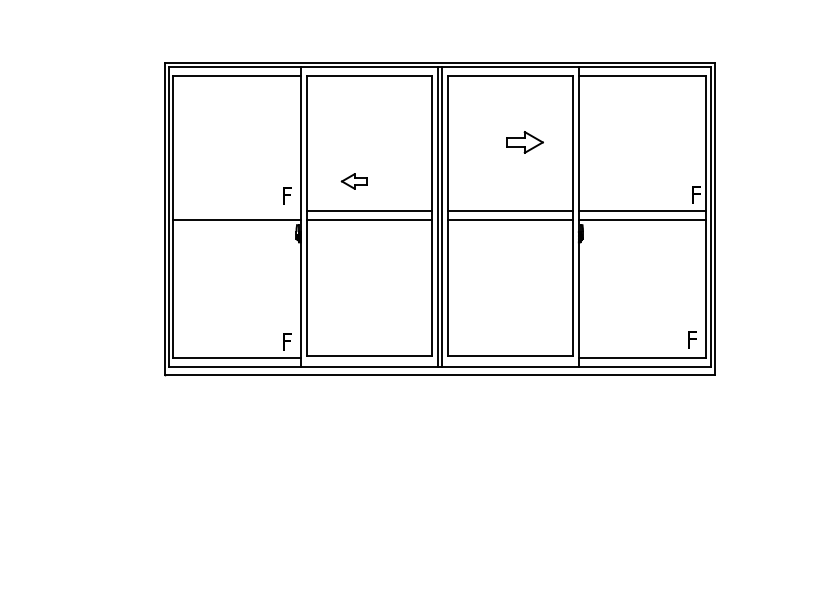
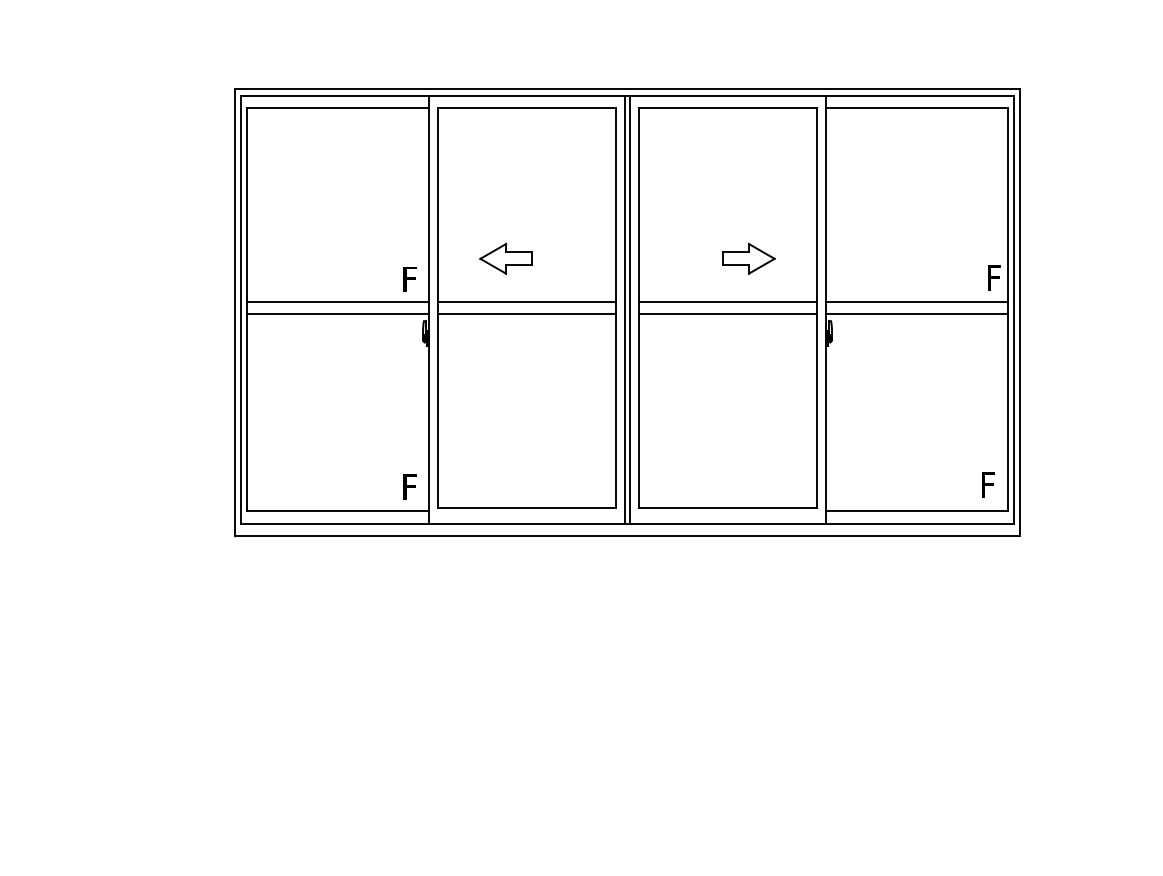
part: (524, 142) -> (748, 258), moved
part: (354, 181) -> (505, 258), size x1.43
line: (236, 211) -> (337, 301), added

